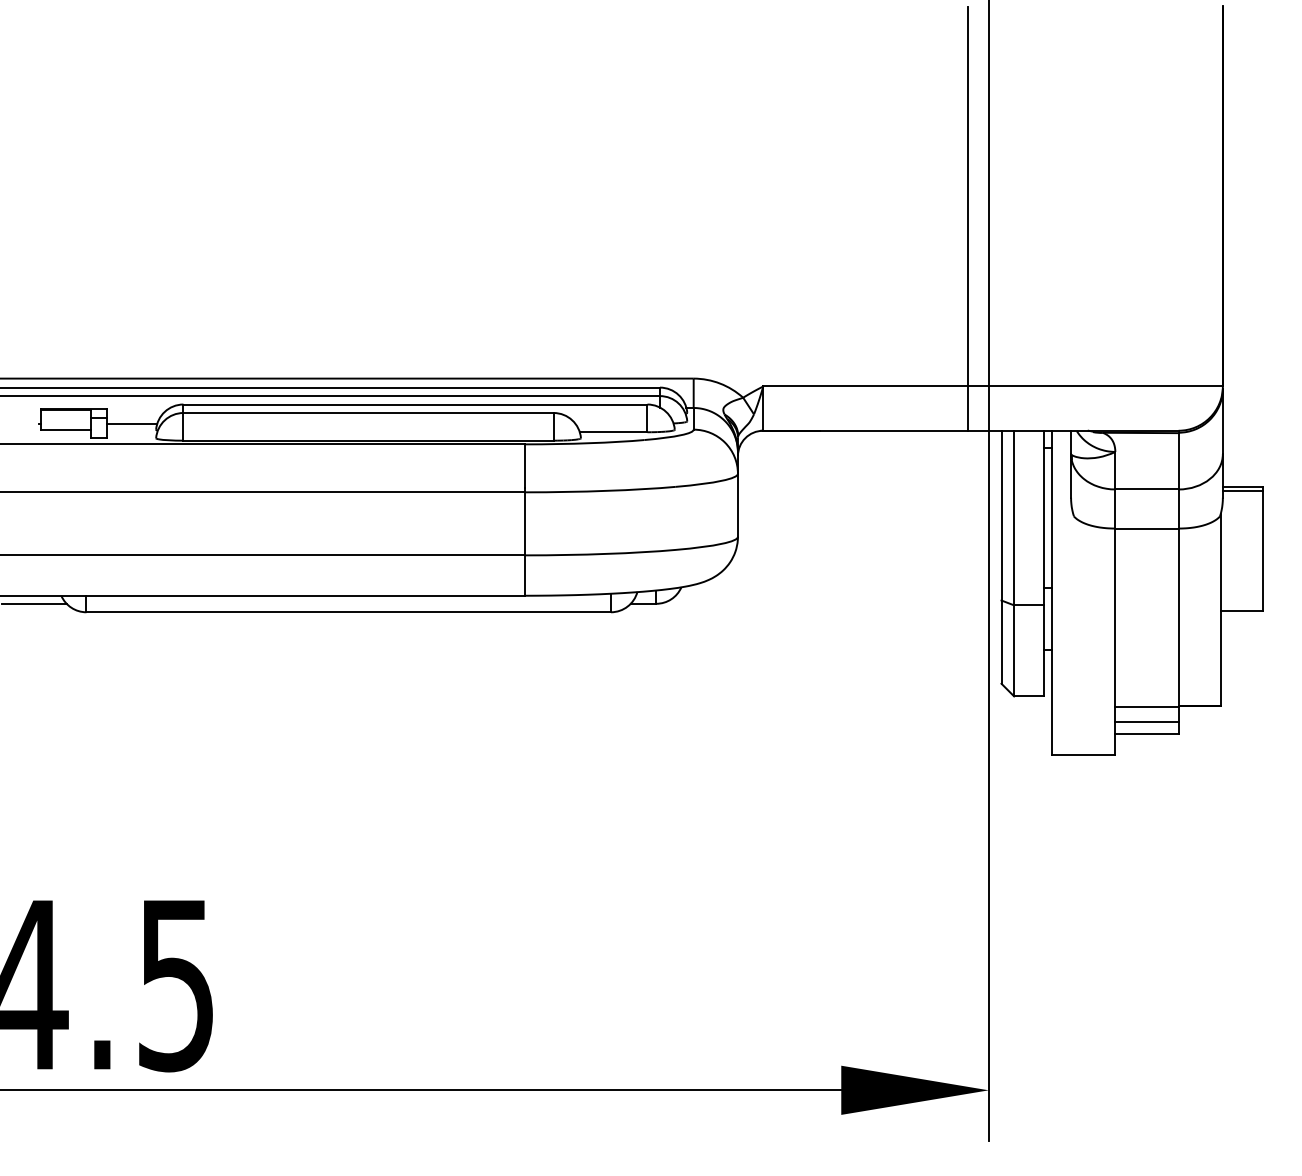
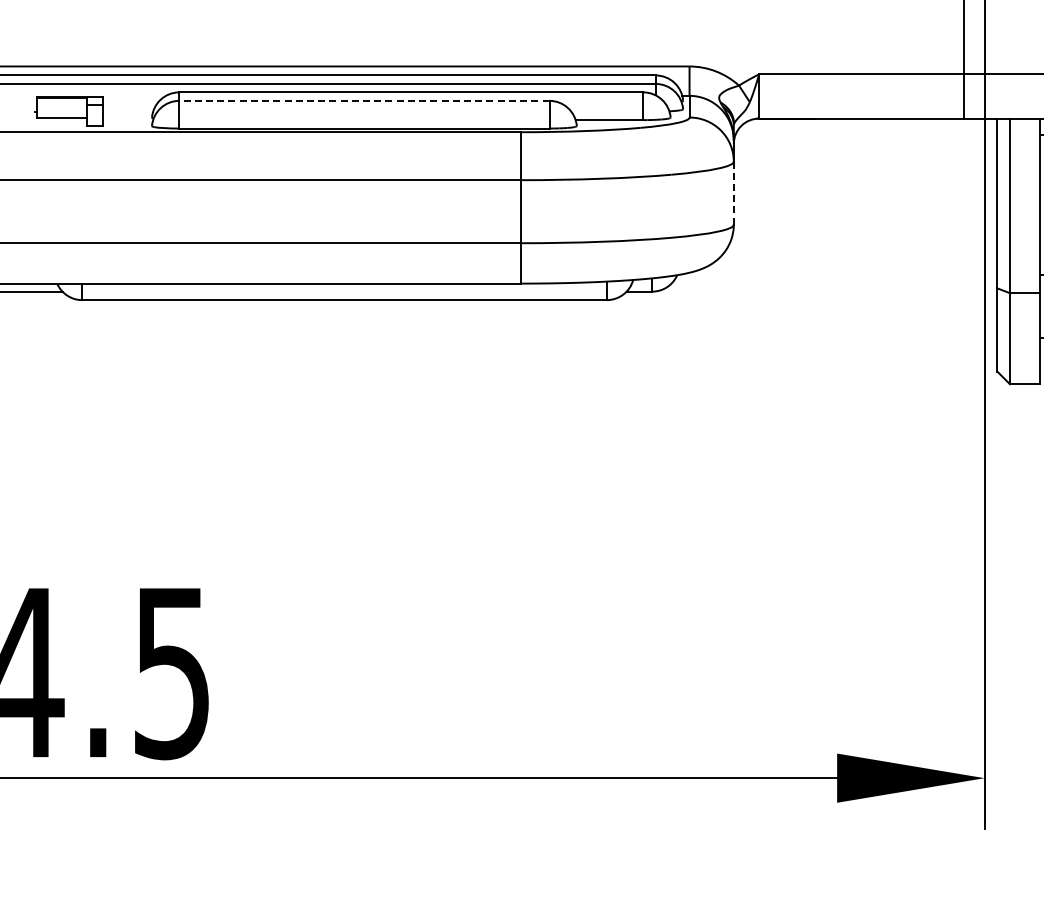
line: (368, 413) -> (364, 101), solid -> dashed
line: (131, 423) -> (127, 111), removed
line: (737, 505) -> (733, 193), solid -> dashed

